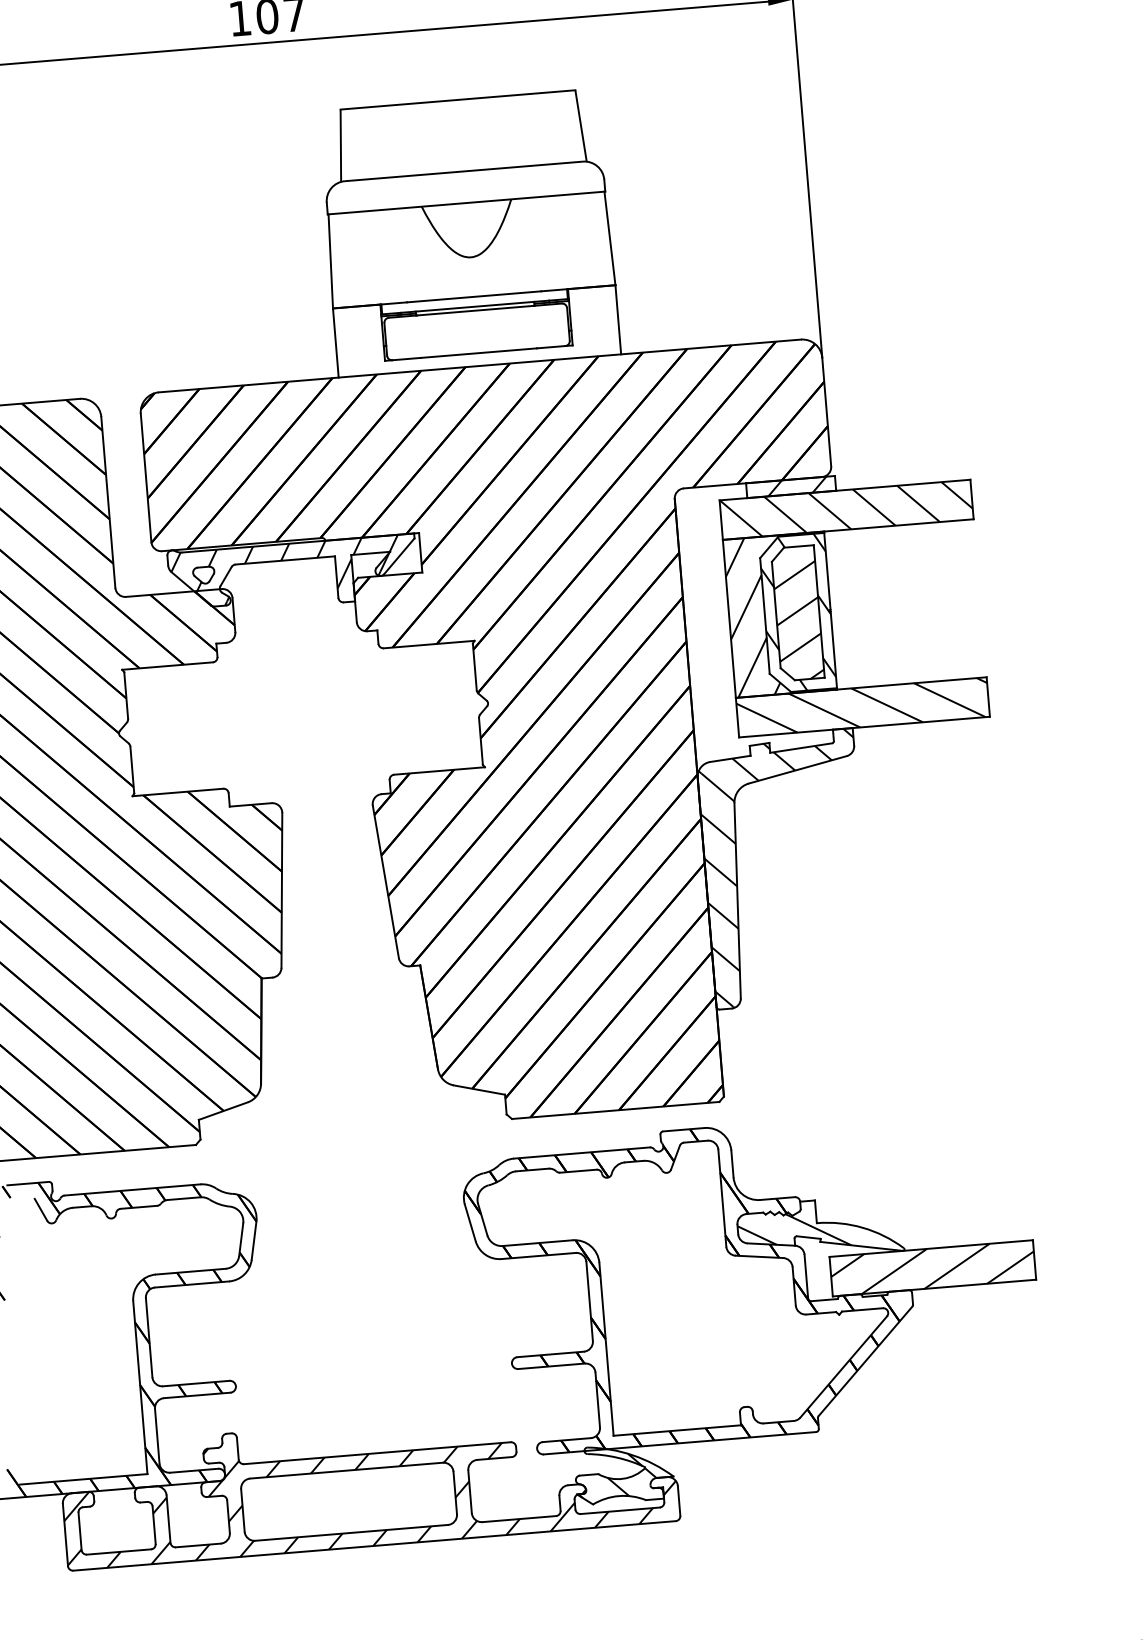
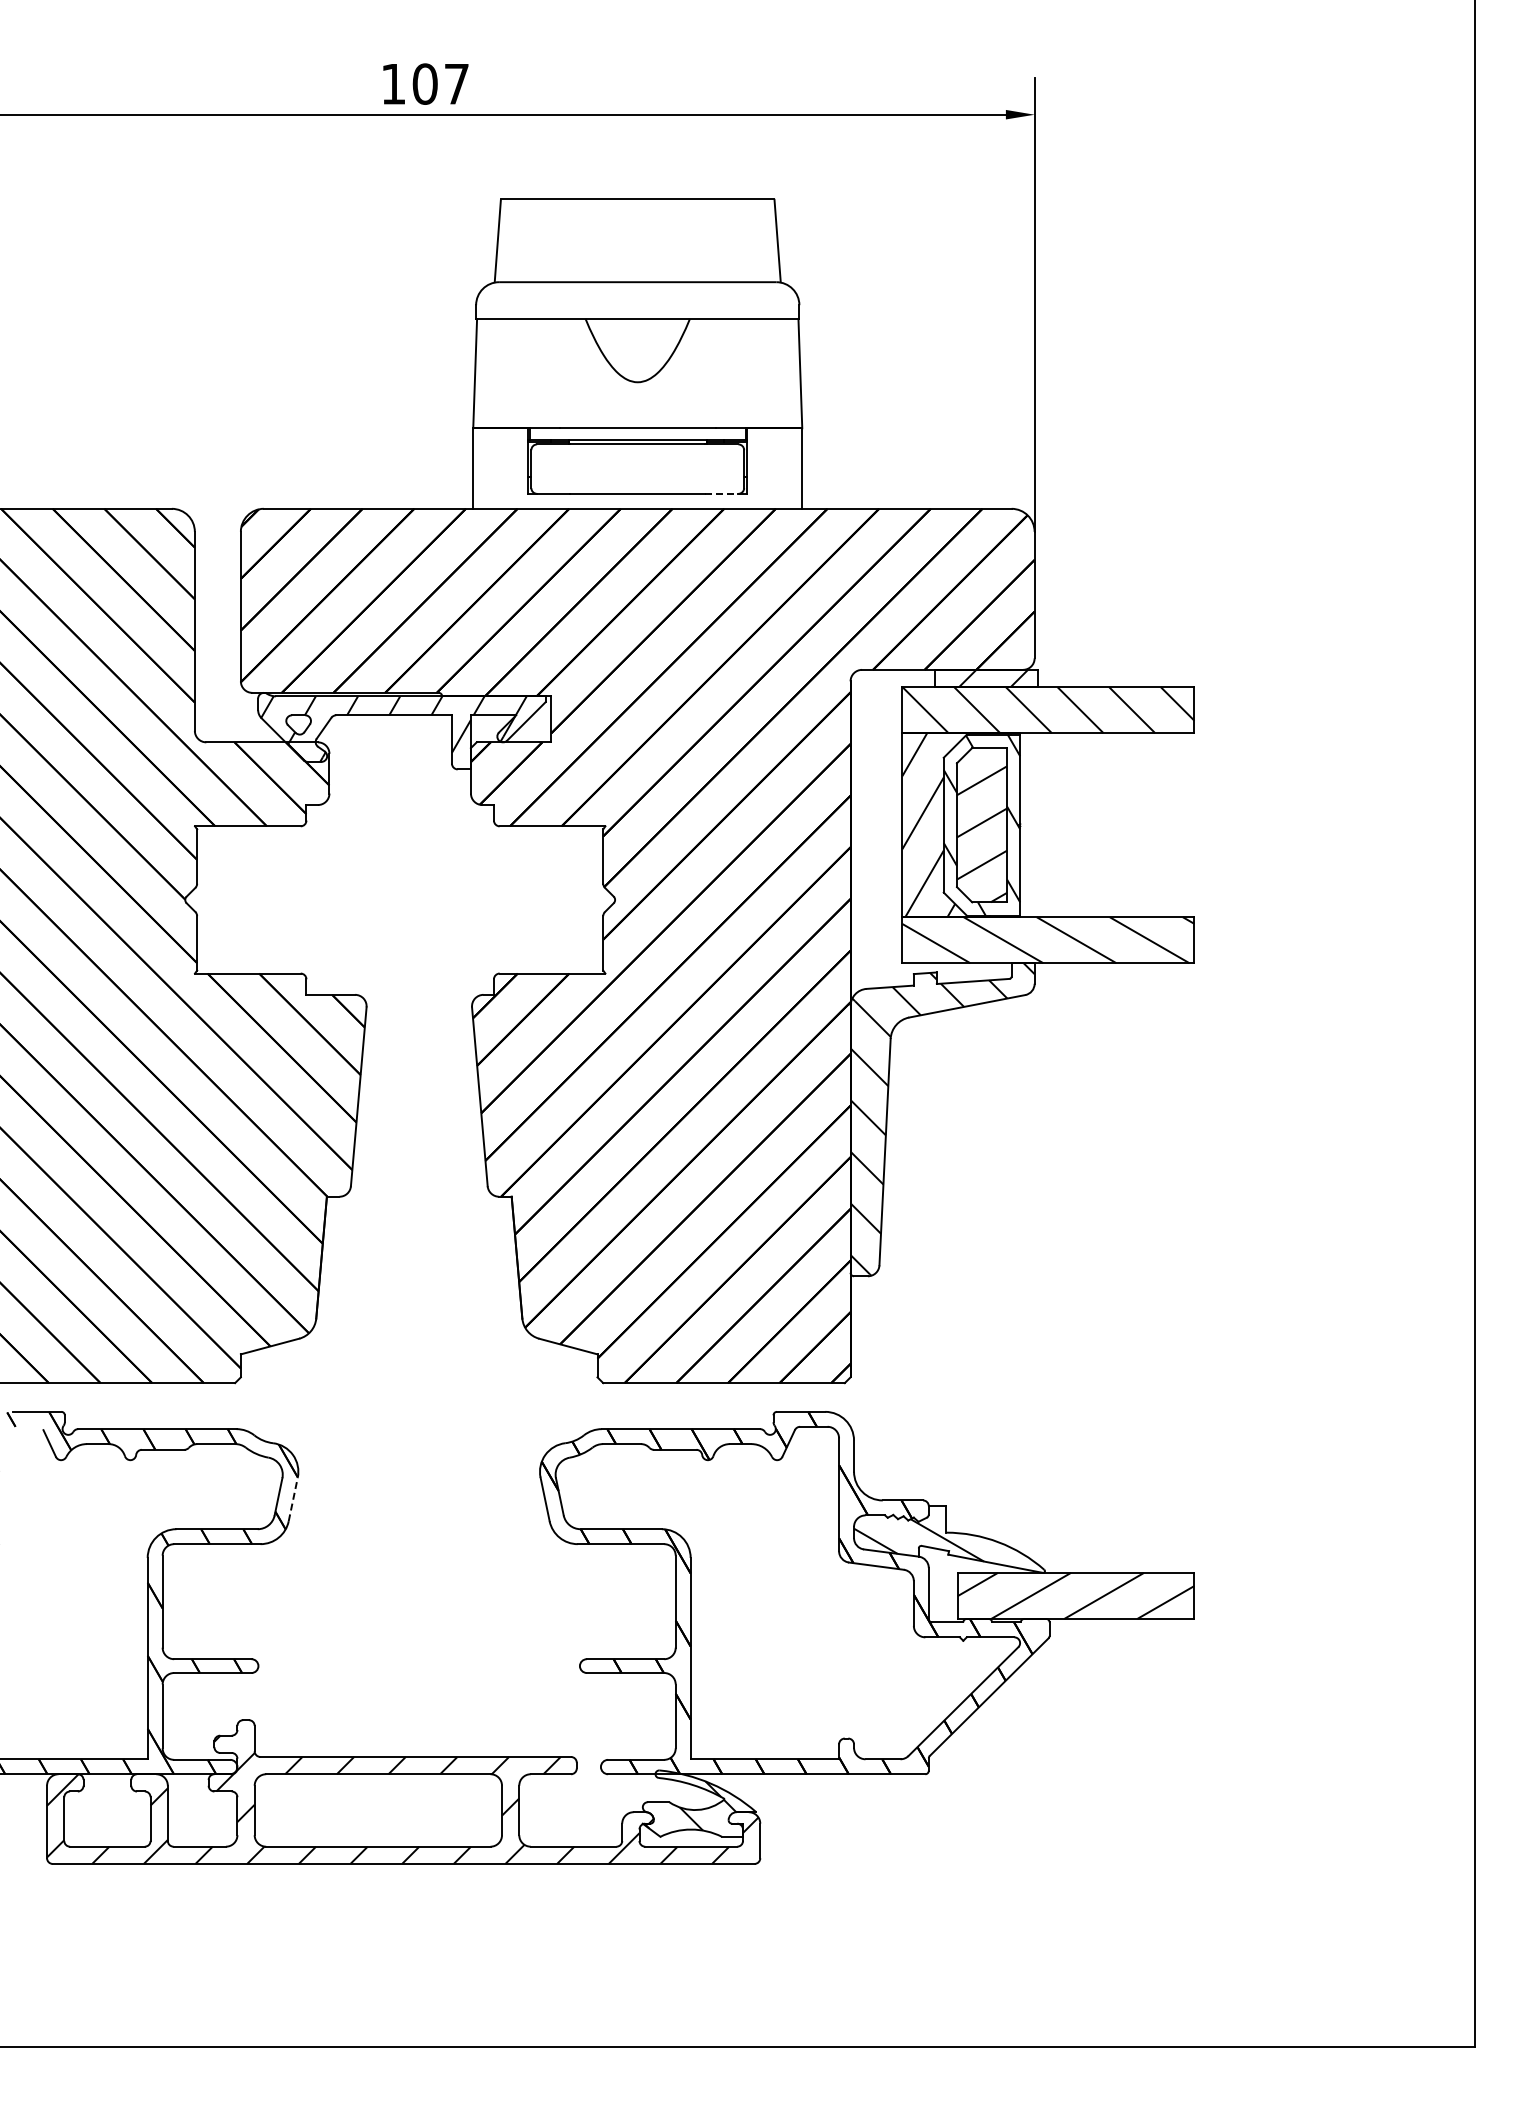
line: (551, 346) -> (722, 493), solid -> dashed
line: (254, 1239) -> (293, 1498), solid -> dashed

